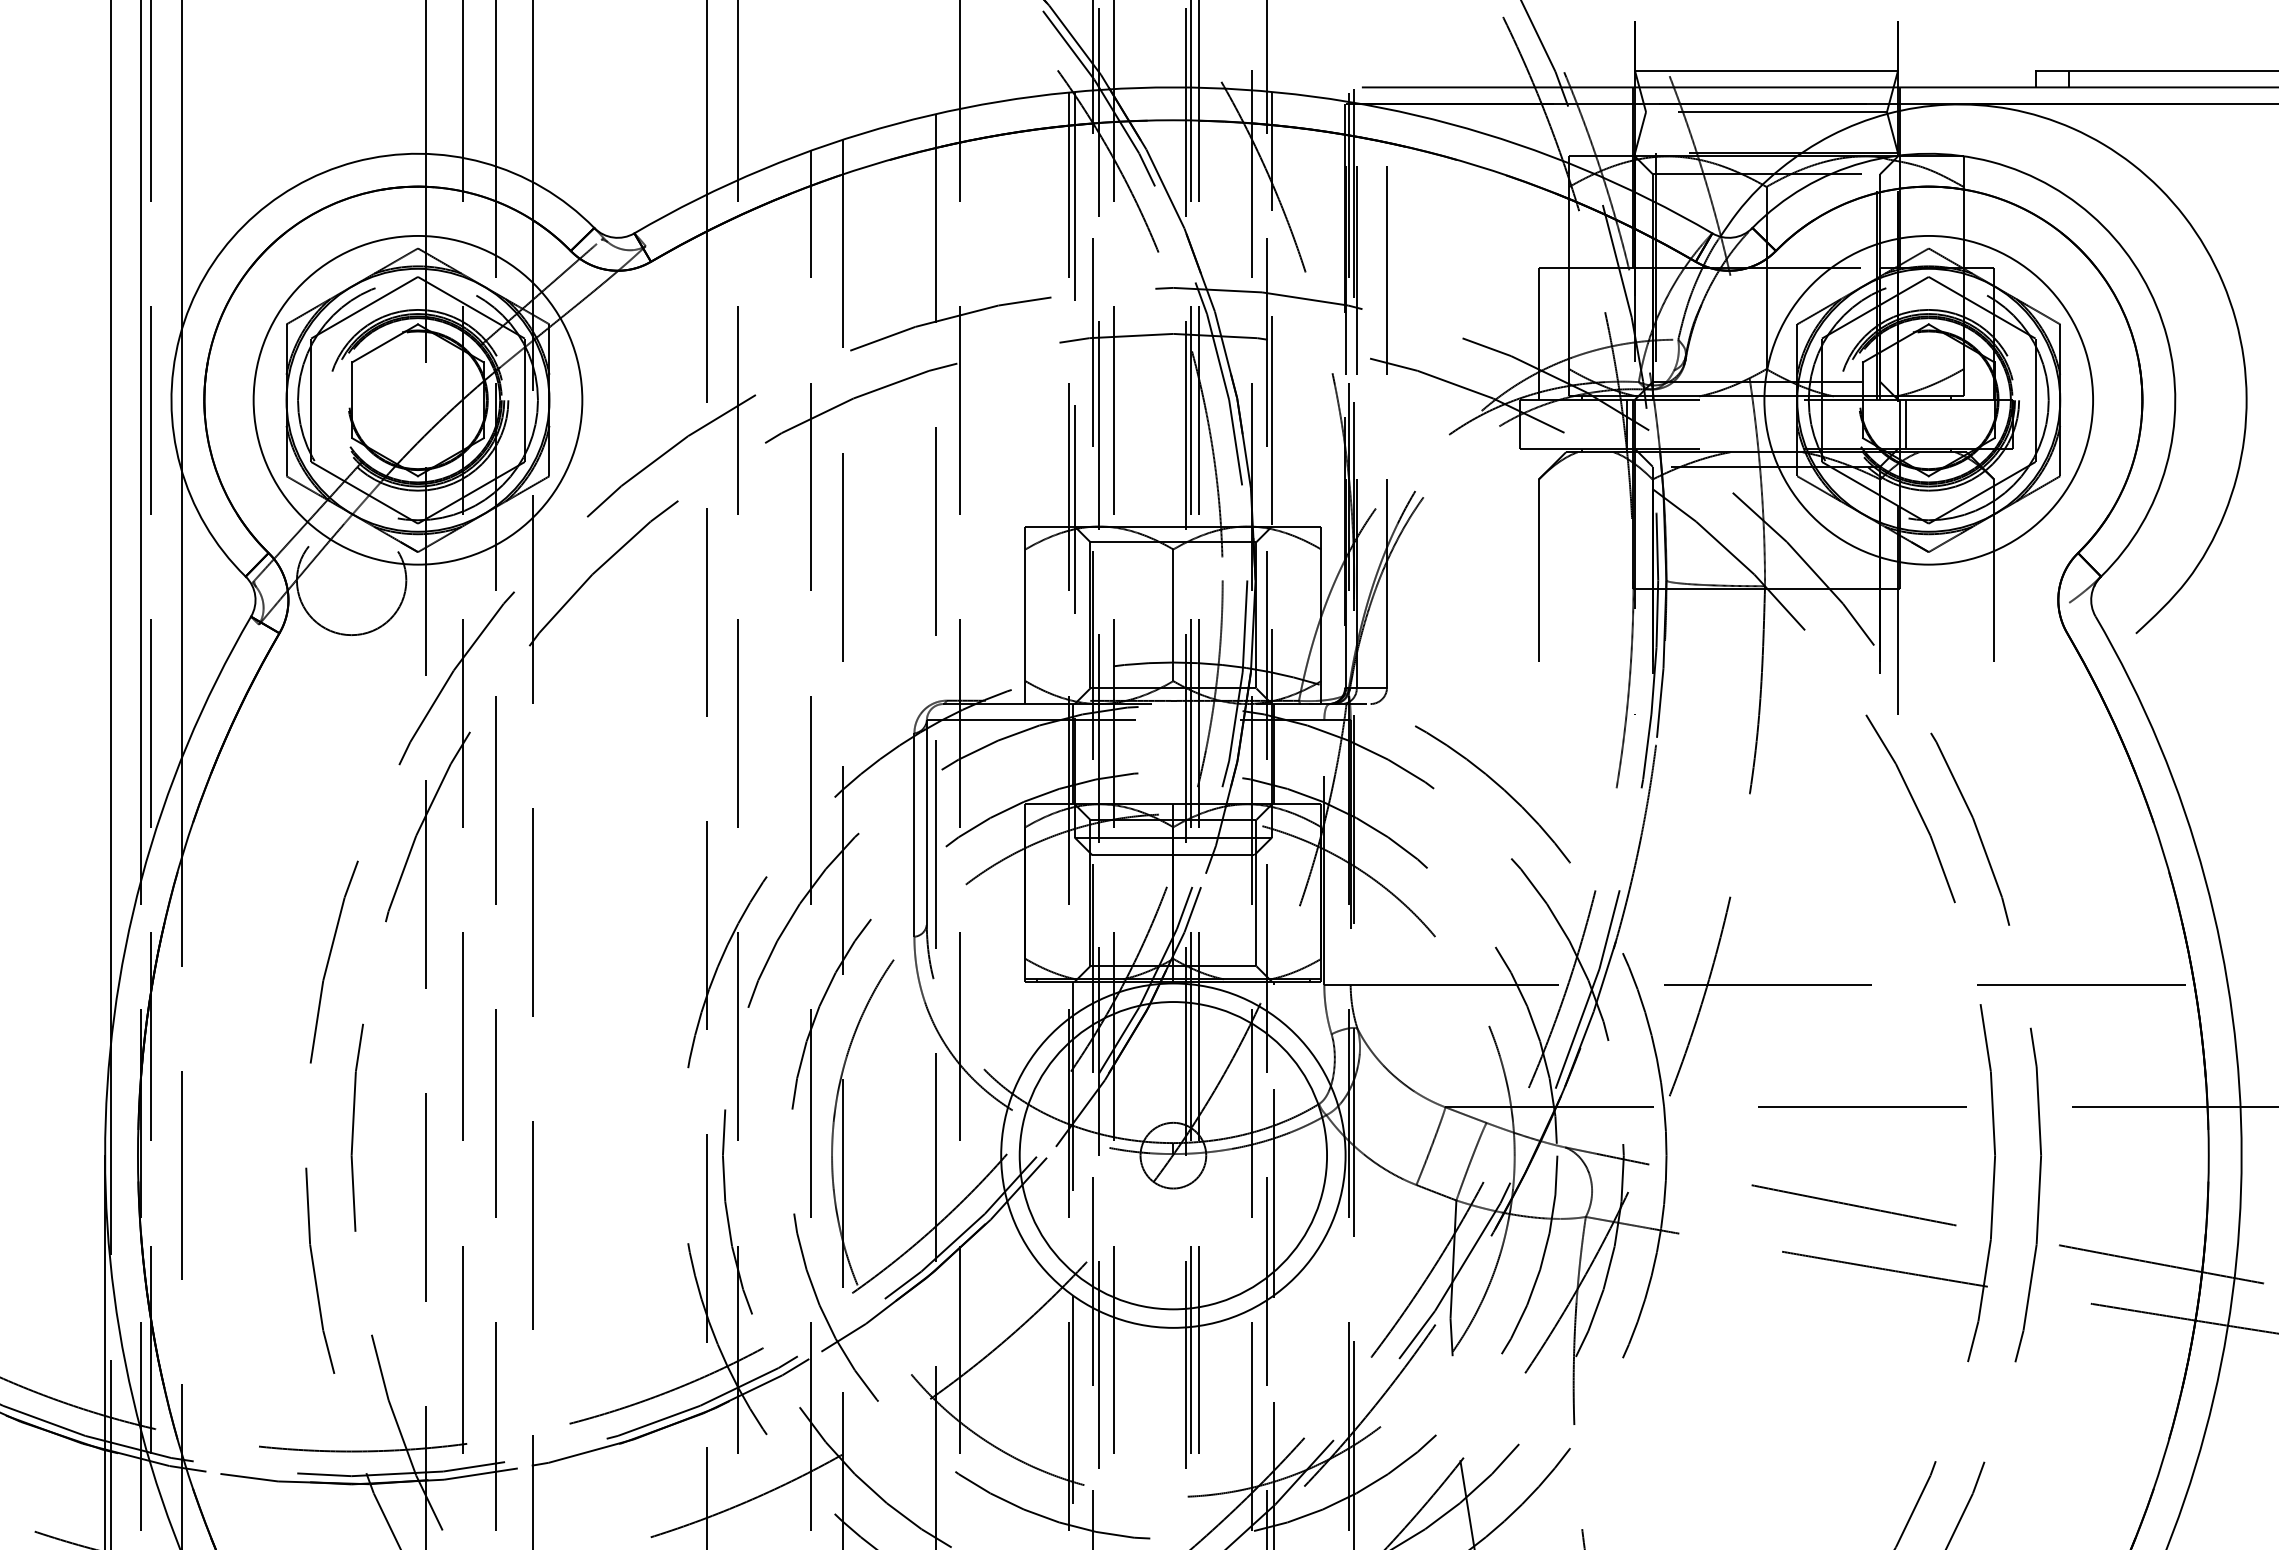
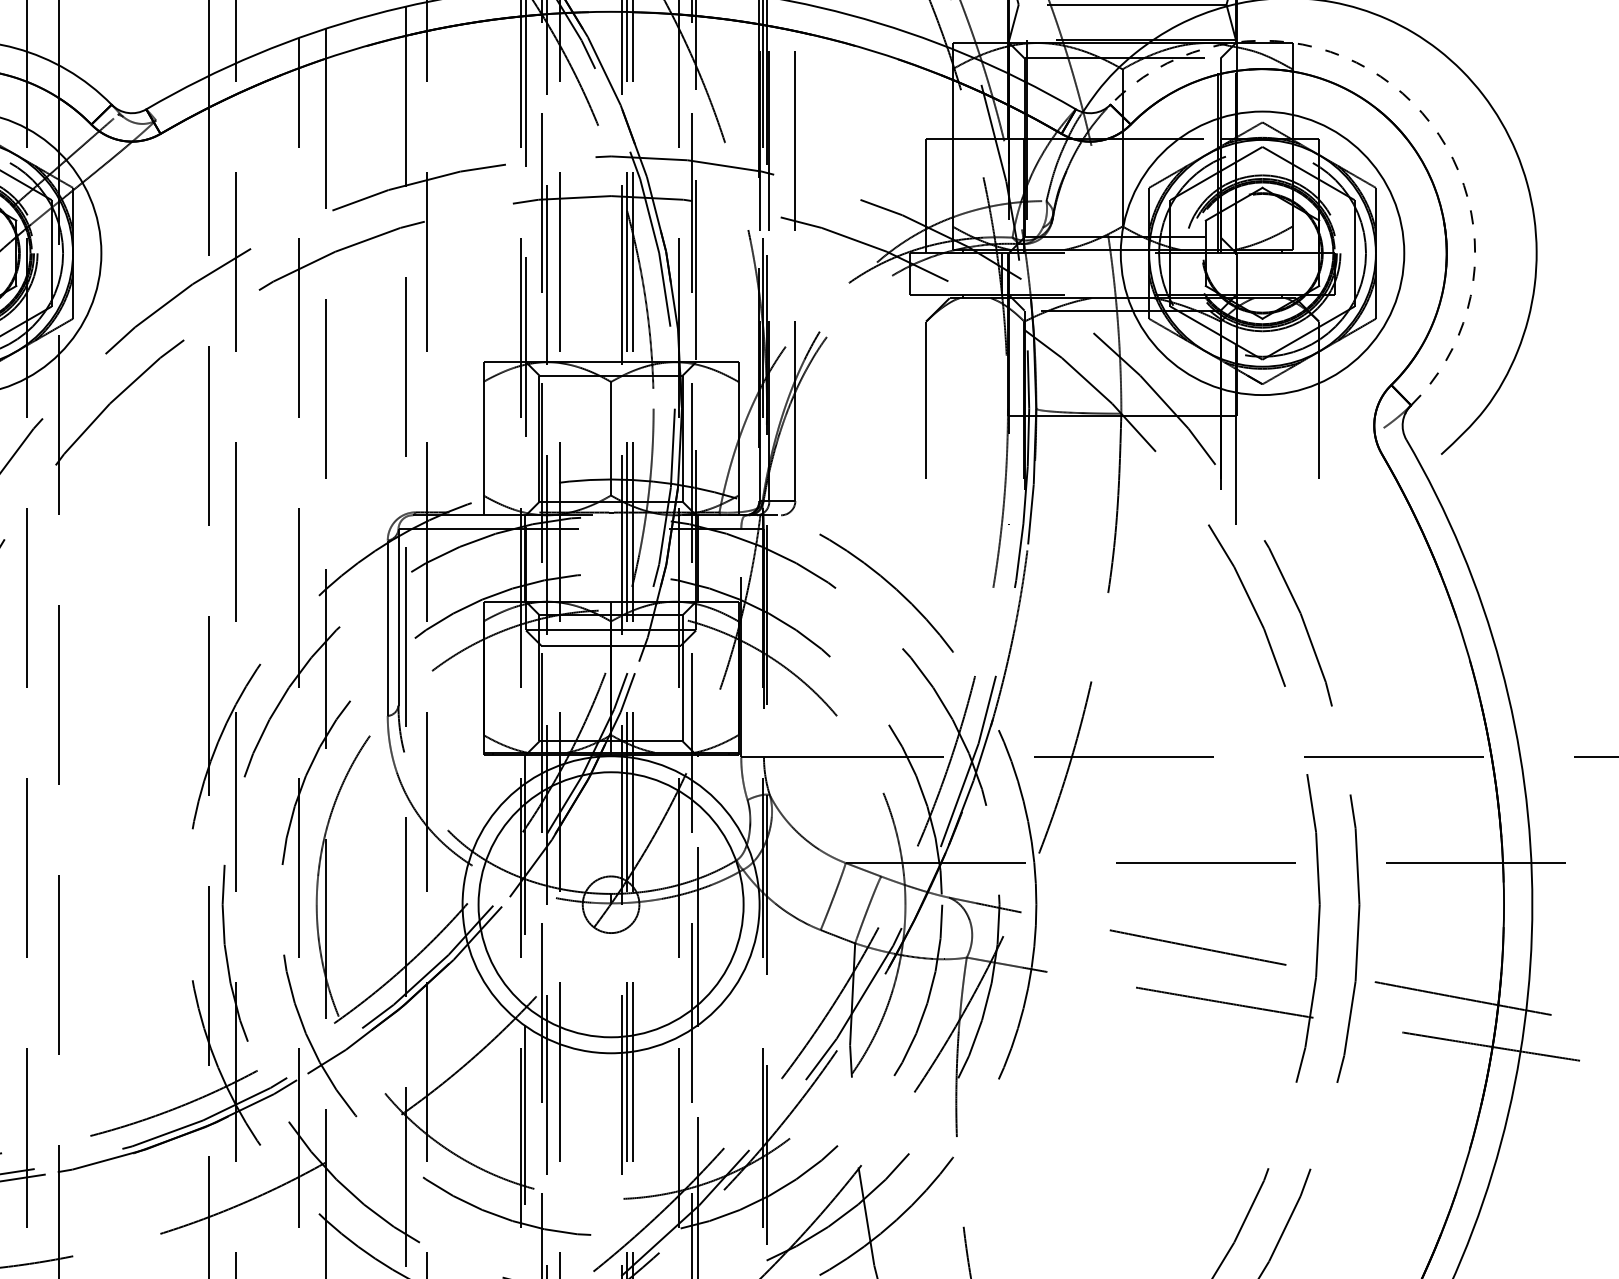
arc: (2103, 225) -> (1413, 102), solid -> dashed
line: (1906, 423) -> (1243, 273), removed

